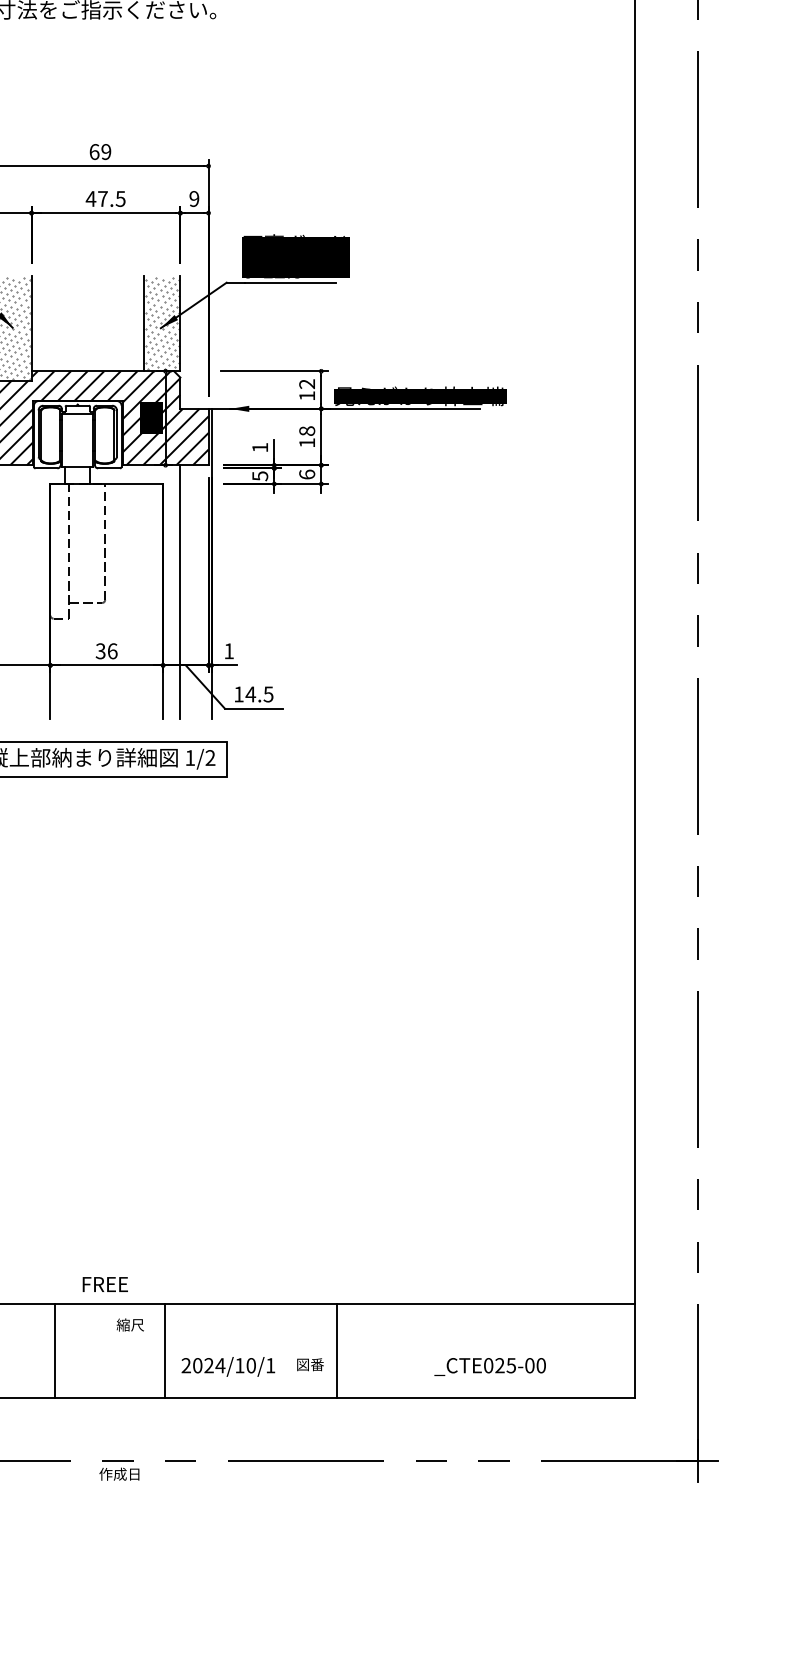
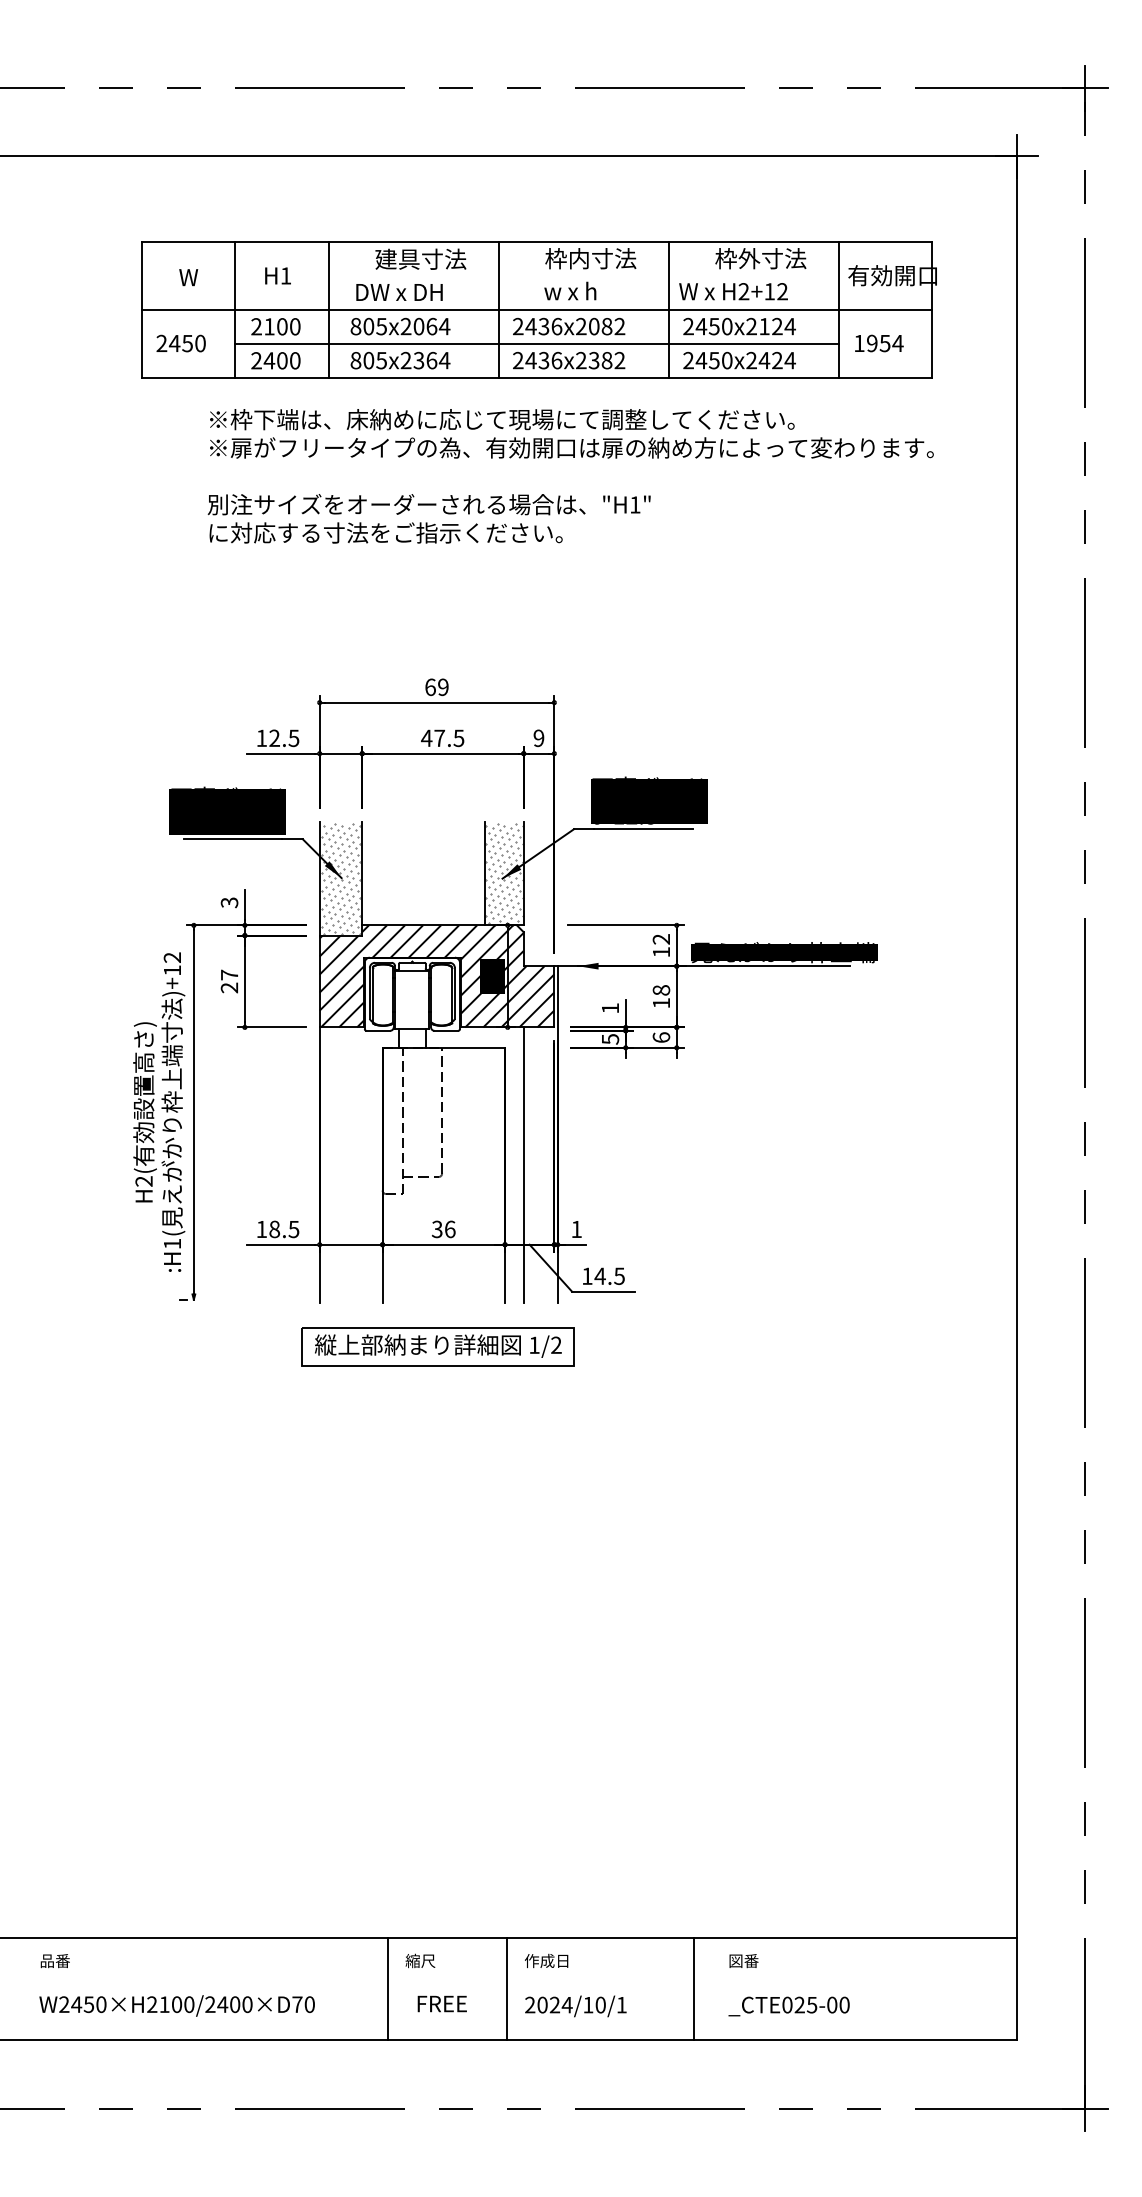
text: (104, 1284) -> (441, 2003), moved
text: (130, 1324) -> (420, 1960), moved
text: (309, 1365) -> (743, 1961), moved
text: (489, 1366) -> (788, 2006), moved
text: (119, 1473) -> (546, 1960), moved

